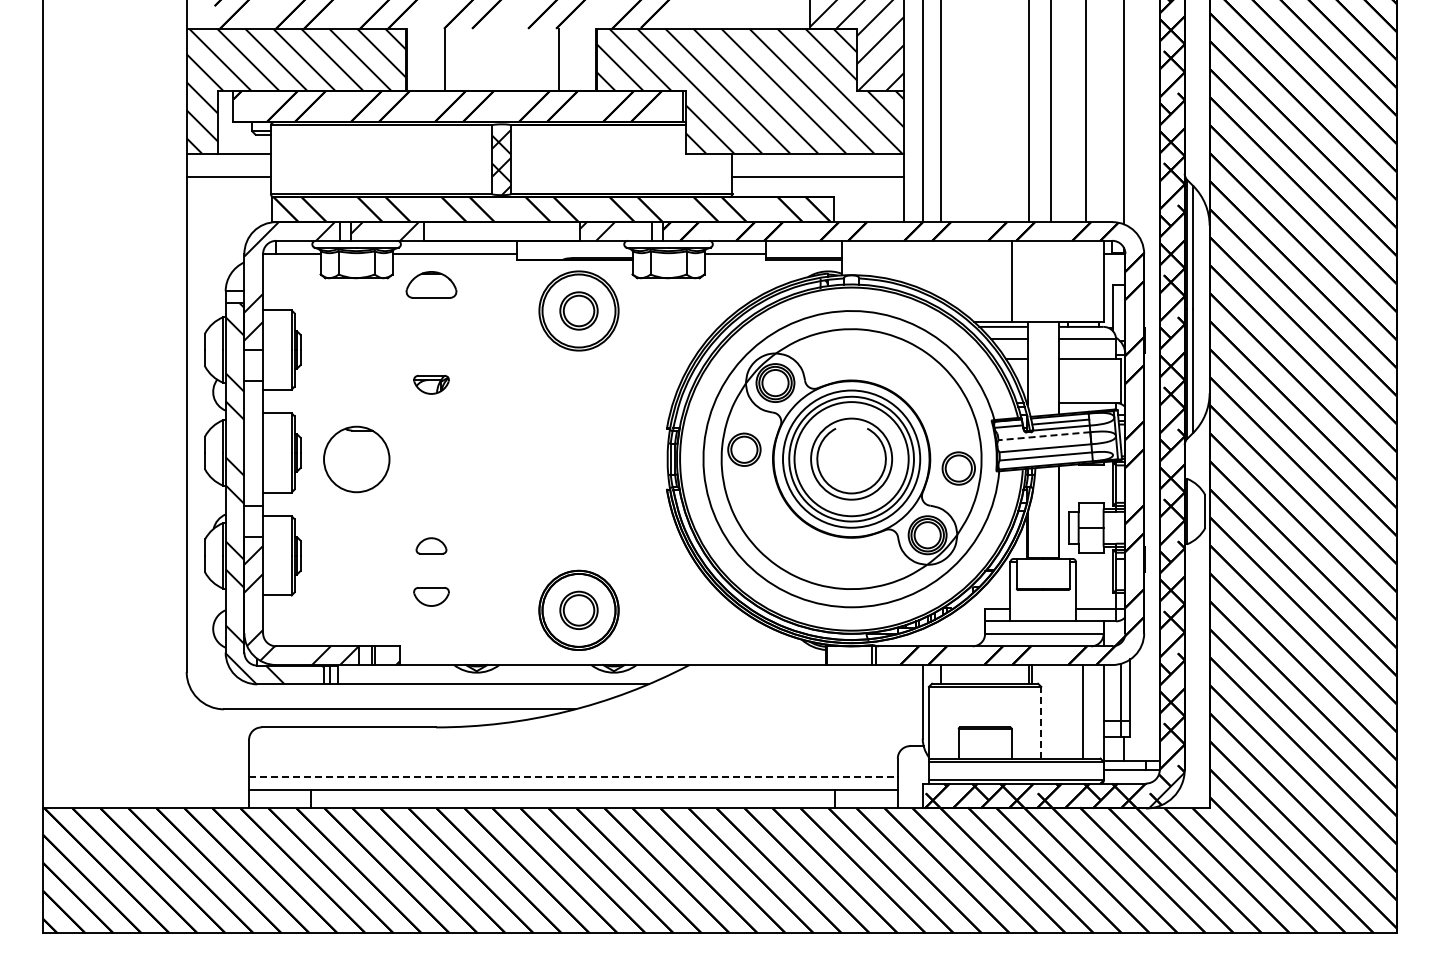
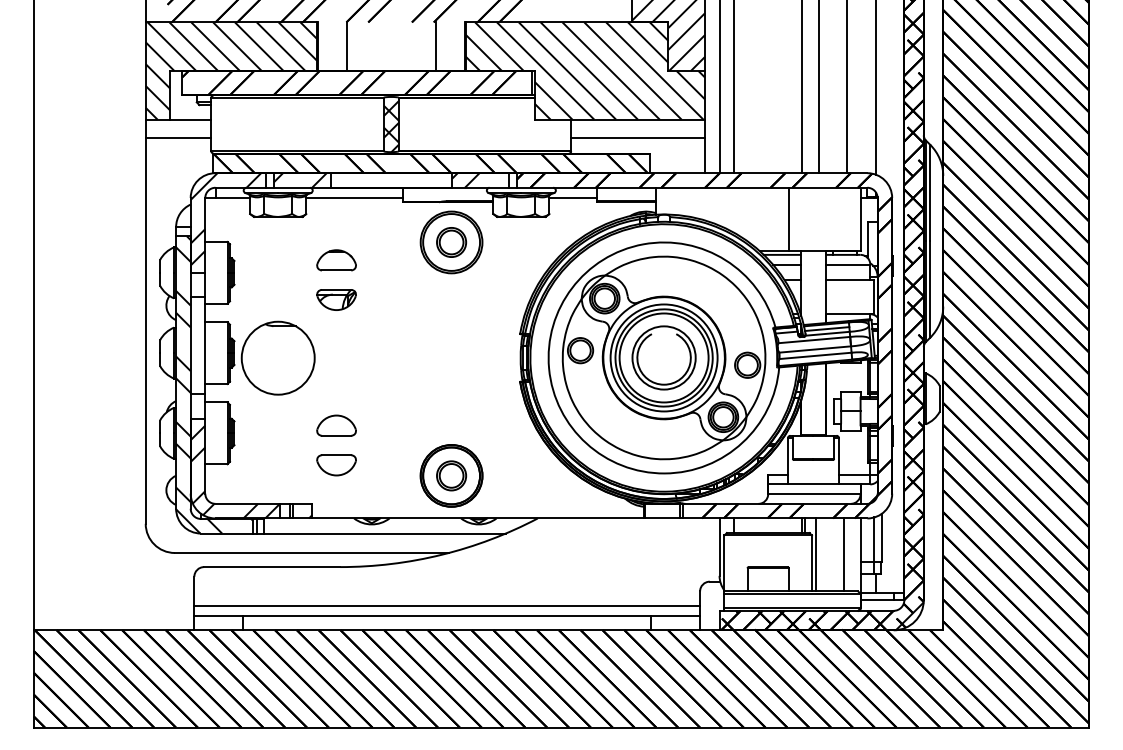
part: (431, 284) -> (336, 260), moved
part: (431, 384) -> (336, 299), size x1.43
line: (1043, 436) -> (813, 340), dashed -> solid
part: (356, 459) -> (278, 358), size x1.43
part: (431, 545) -> (336, 425), size x1.67
part: (431, 596) -> (336, 465), size x1.43
line: (1047, 711) -> (816, 554), added
line: (1041, 722) -> (812, 563), dashed -> solid
line: (573, 776) -> (447, 605), dashed -> solid

